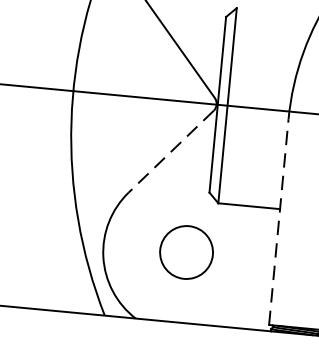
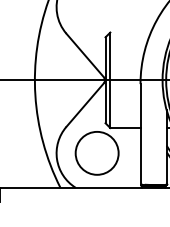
line: (171, 152) -> (85, 105), dashed -> solid
line: (278, 220) -> (140, 133), dashed -> solid
circle: (185, 250) -> (96, 152), size x1.67

